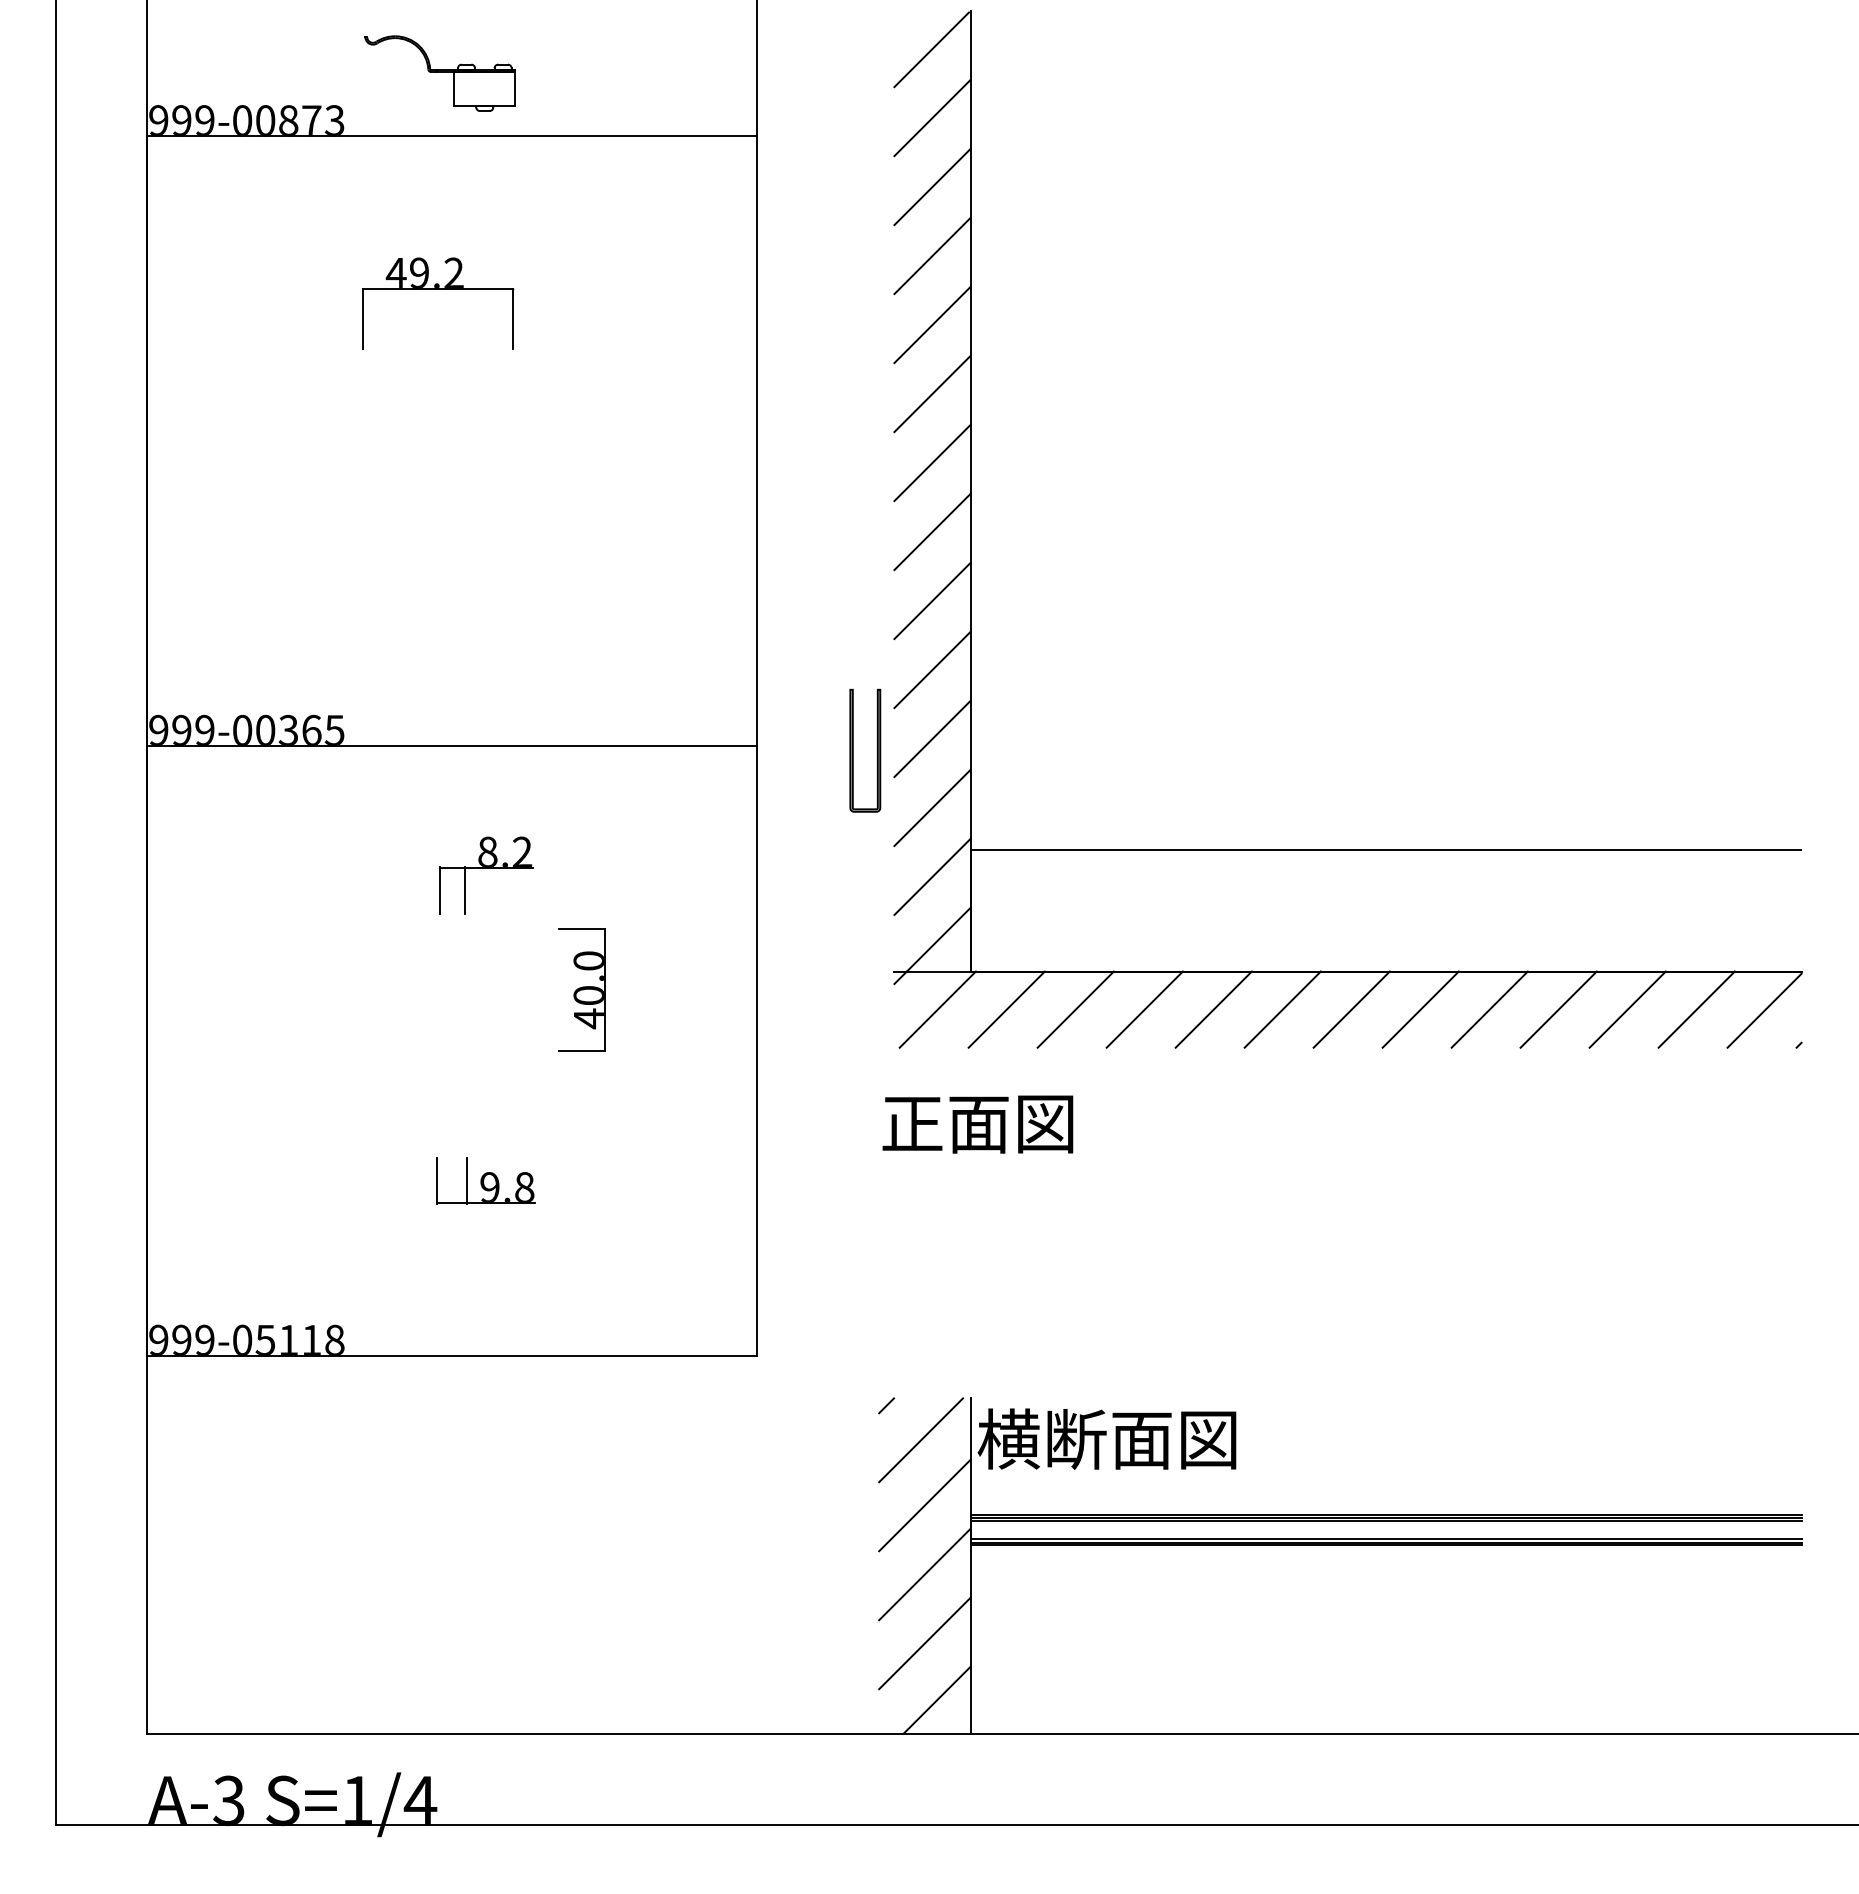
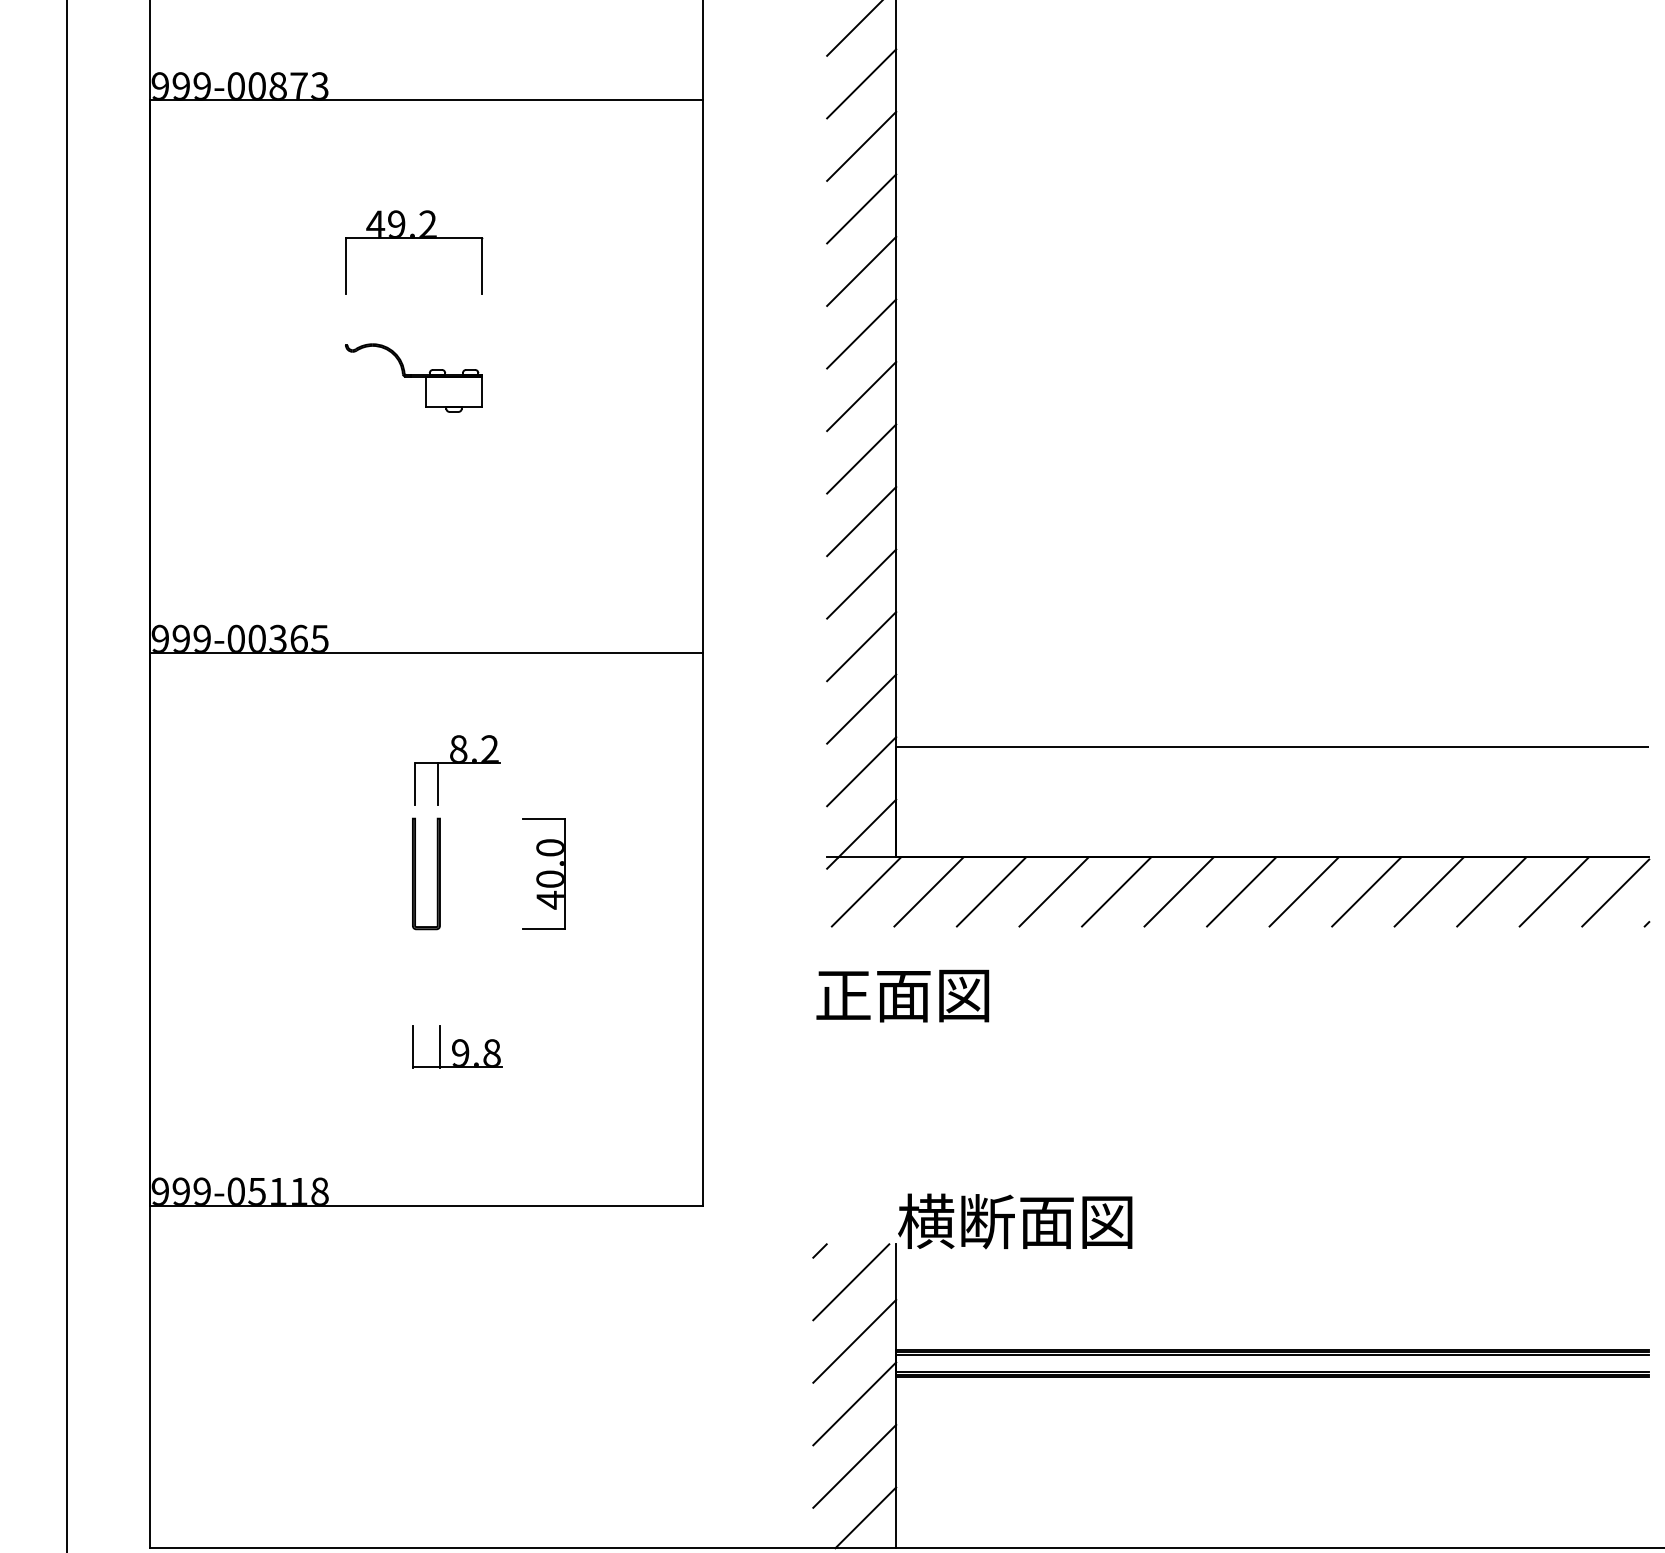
part: (439, 73) -> (413, 377), moved
part: (876, 750) -> (436, 873), moved
text: (1106, 1438) -> (1014, 1220), moved

